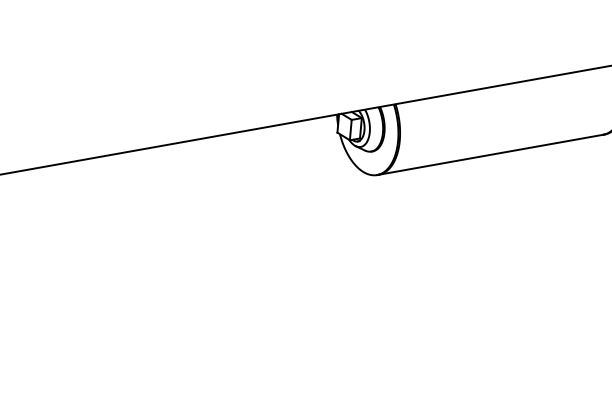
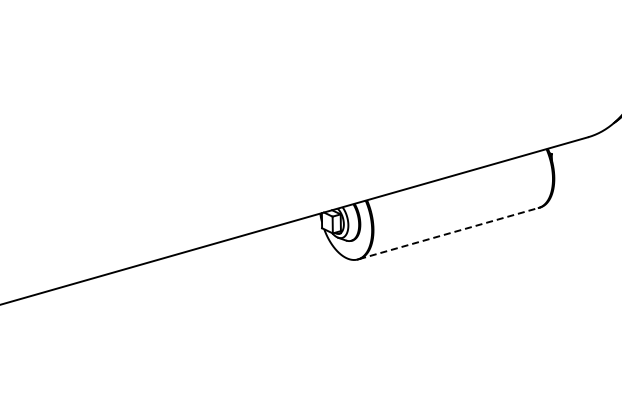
line: (491, 154) -> (449, 233), solid -> dashed

